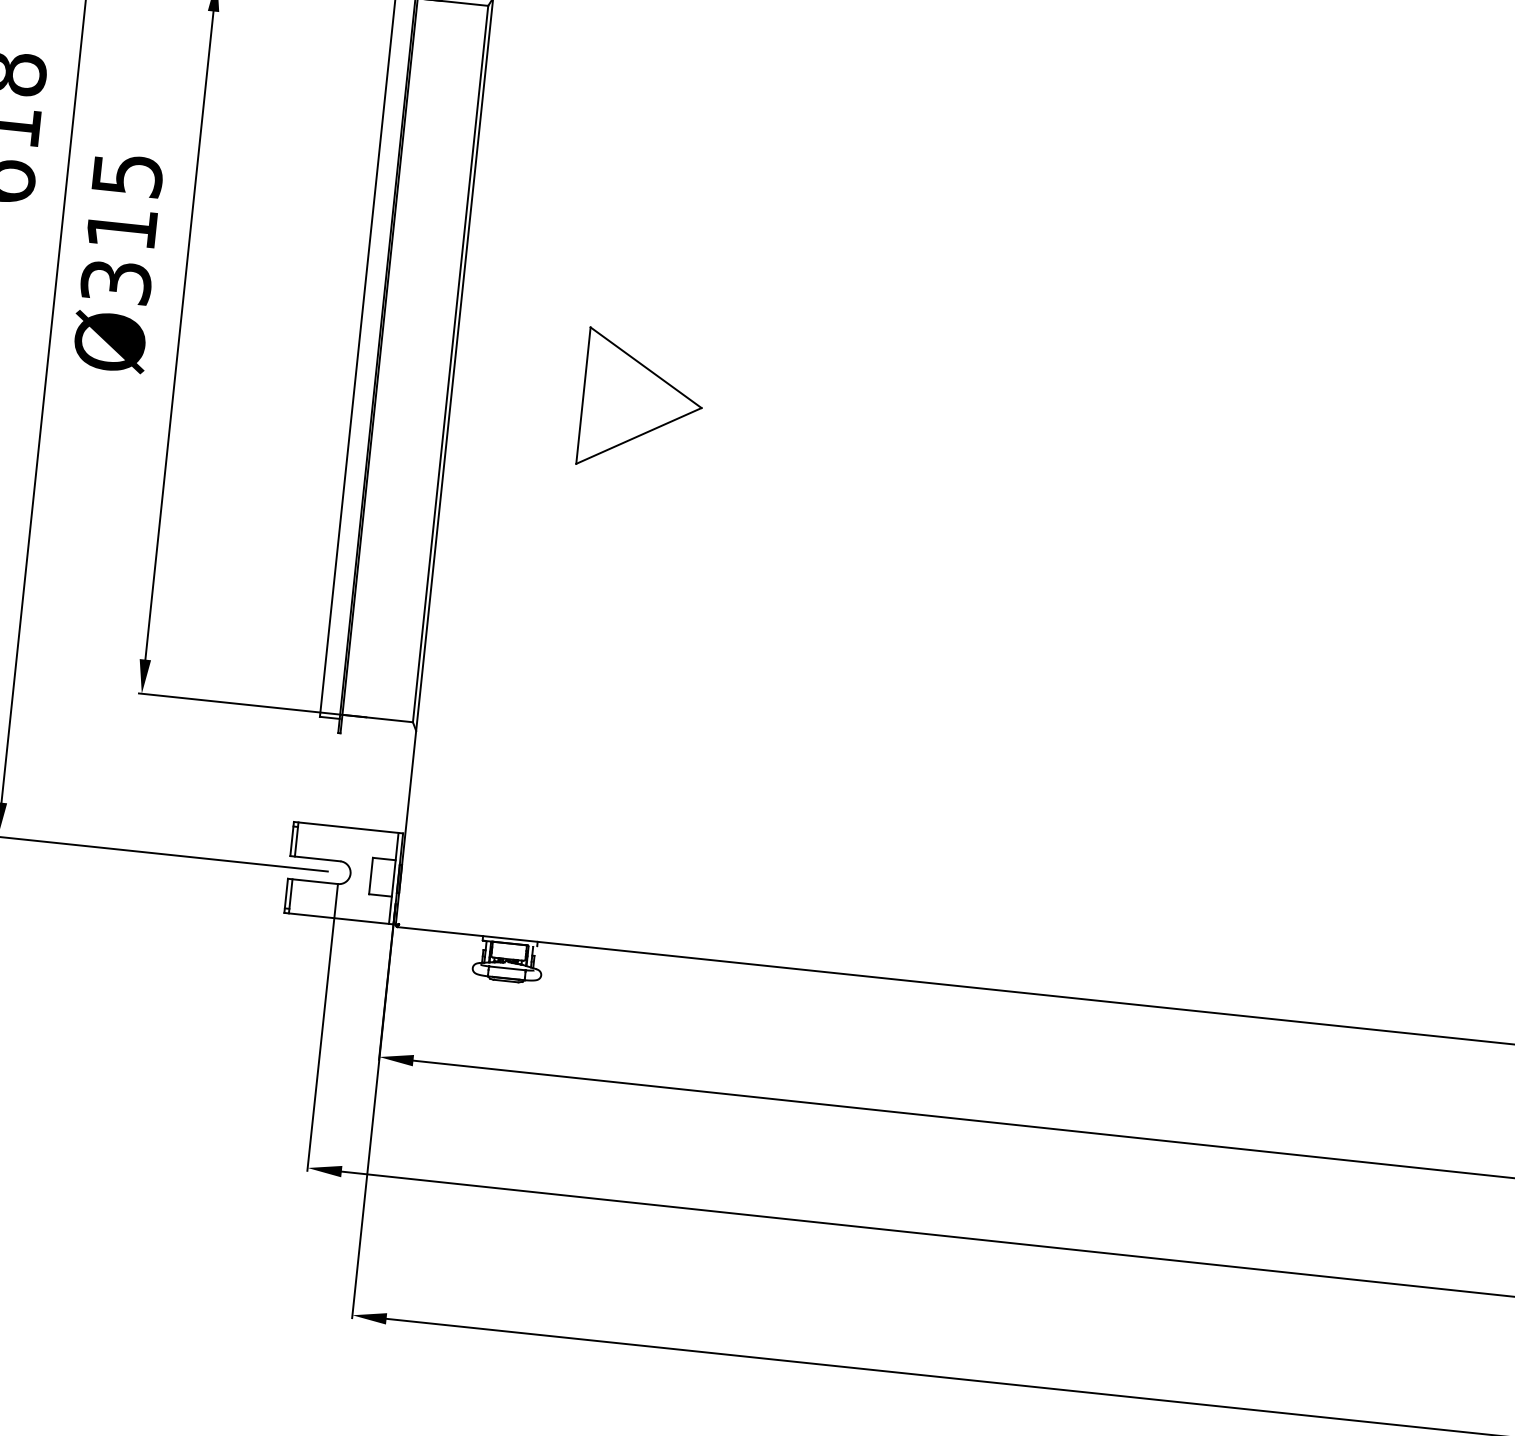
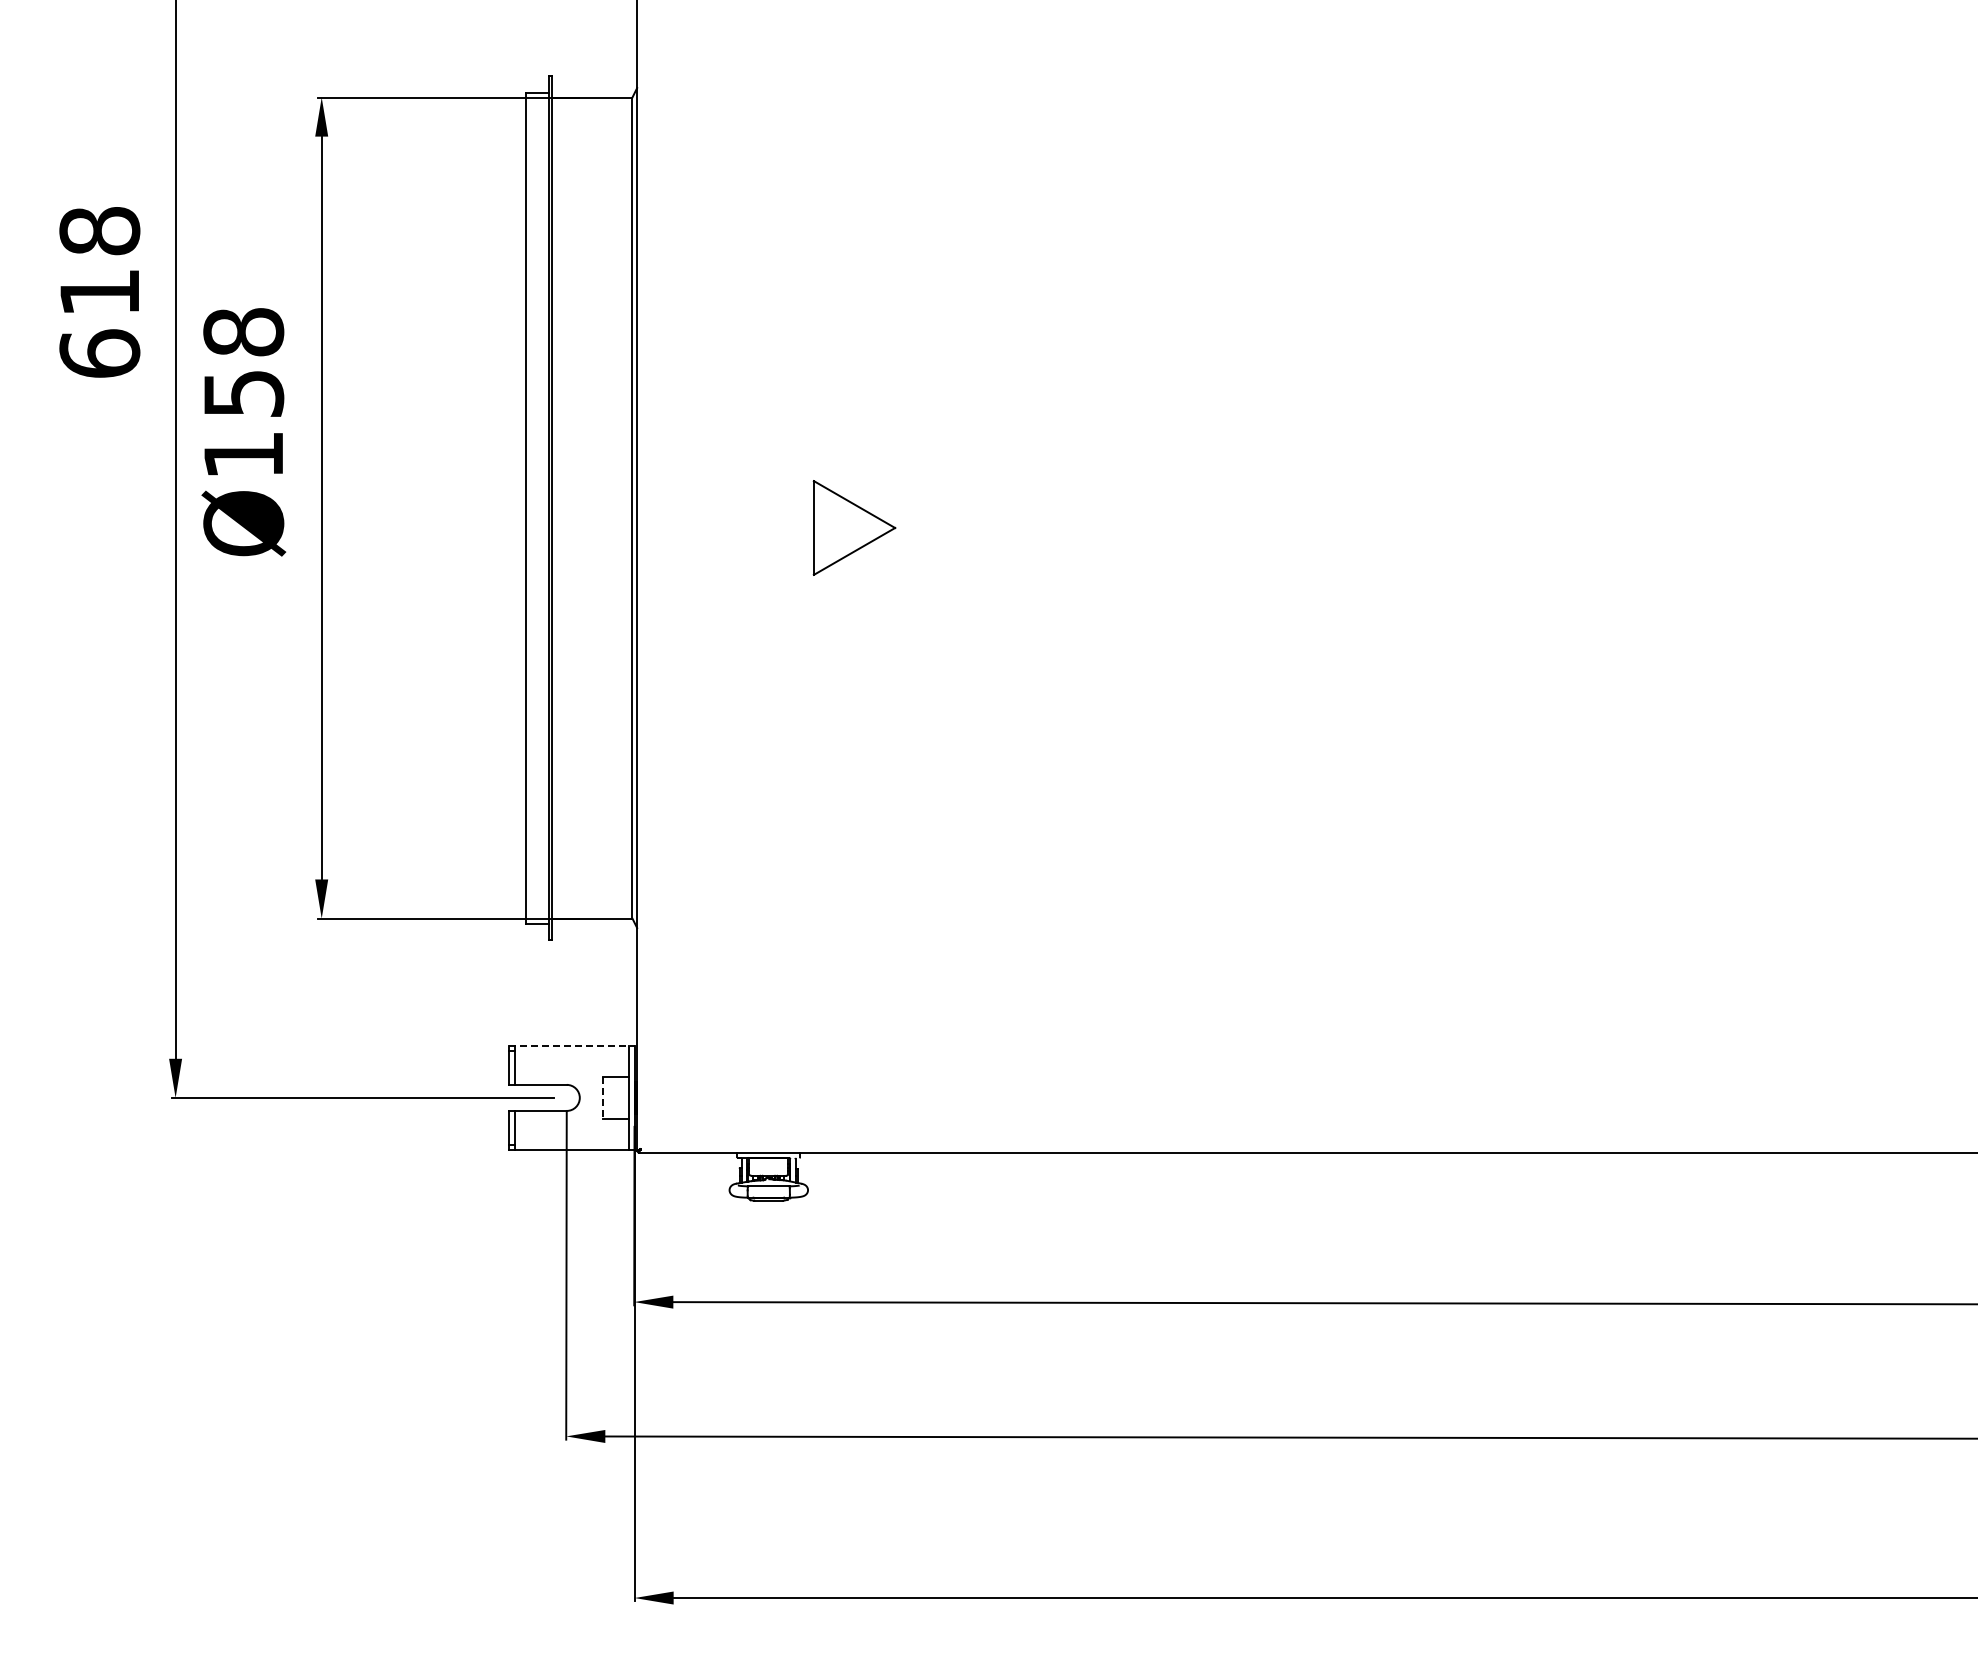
text: (121, 228) -> (243, 393), Ø315 -> Ø158
part: (642, 401) -> (854, 527), size x0.6
line: (348, 827) -> (571, 1045), solid -> dashed
line: (371, 875) -> (603, 1097), solid -> dashed

